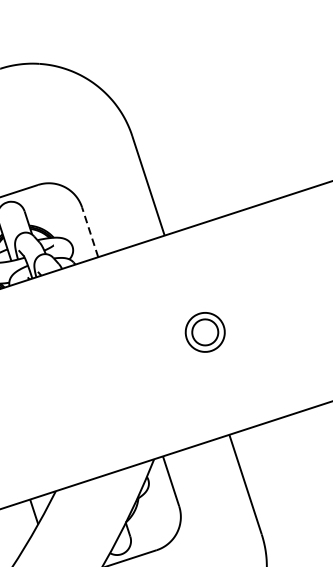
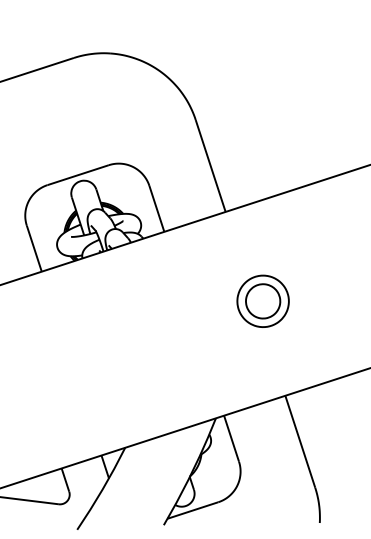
line: (89, 231) -> (156, 208), dashed -> solid
part: (204, 331) -> (262, 300), size x1.43

